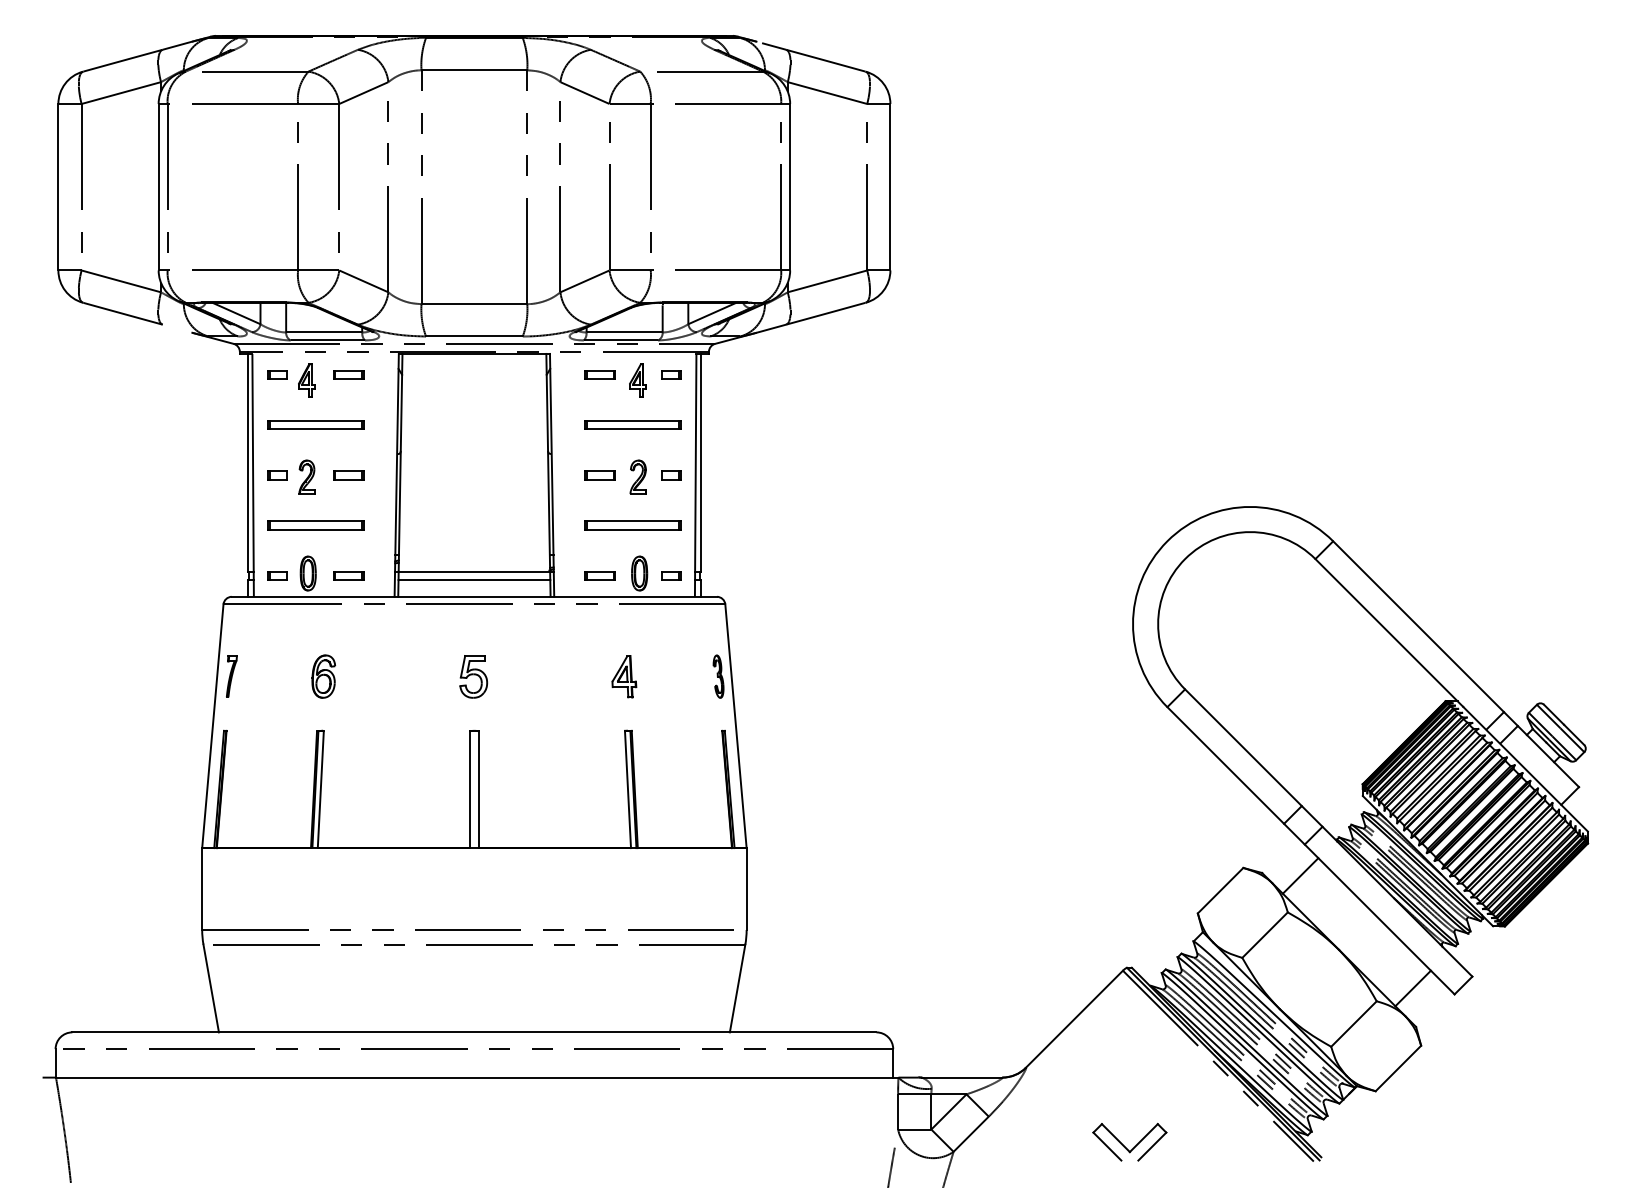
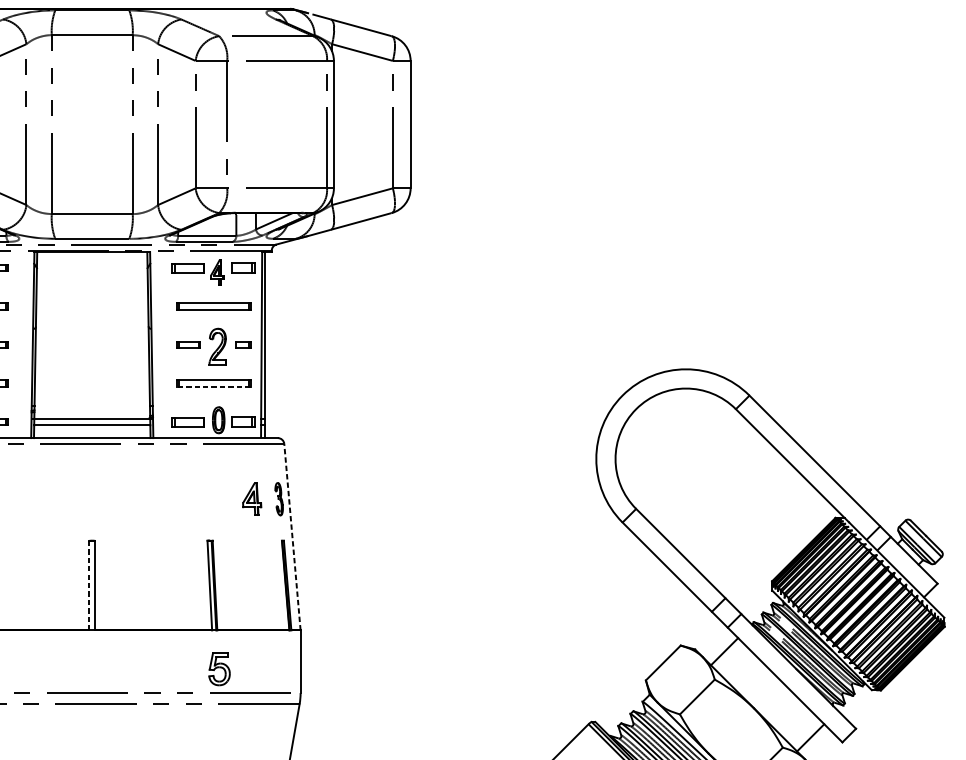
part: (599, 374) -> (188, 267), size x1.4
part: (671, 374) -> (243, 267), size x1.6
part: (637, 476) -> (217, 346), size x1.4
line: (632, 529) -> (213, 386), solid -> dashed
part: (599, 575) -> (188, 421), size x1.4
part: (671, 575) -> (243, 421), size x1.6
part: (473, 676) -> (219, 668), moved
part: (624, 676) -> (252, 499), moved
line: (735, 725) -> (292, 536), solid -> dashed
line: (470, 789) -> (89, 585), solid -> dashed

